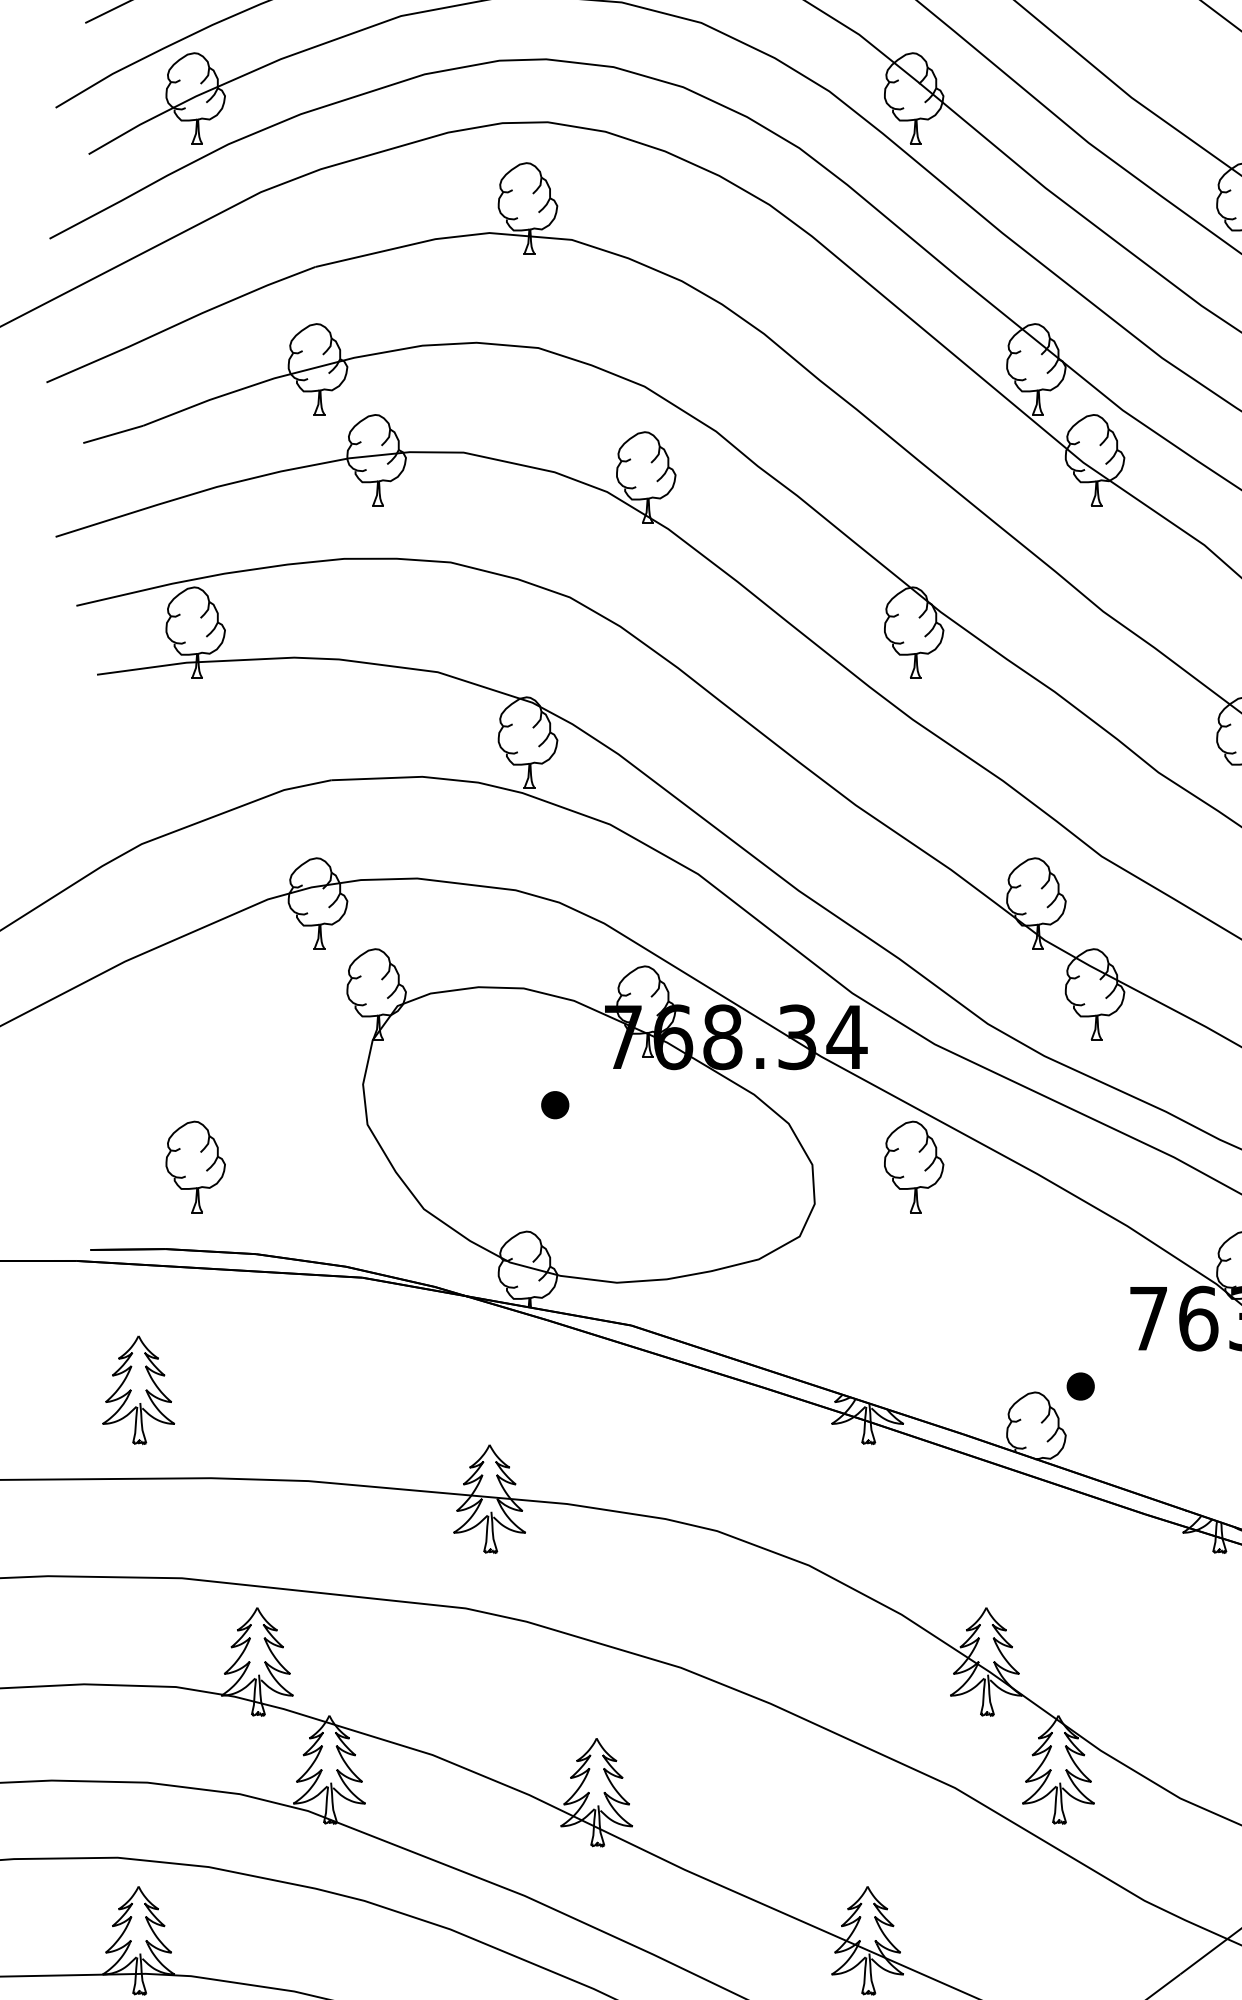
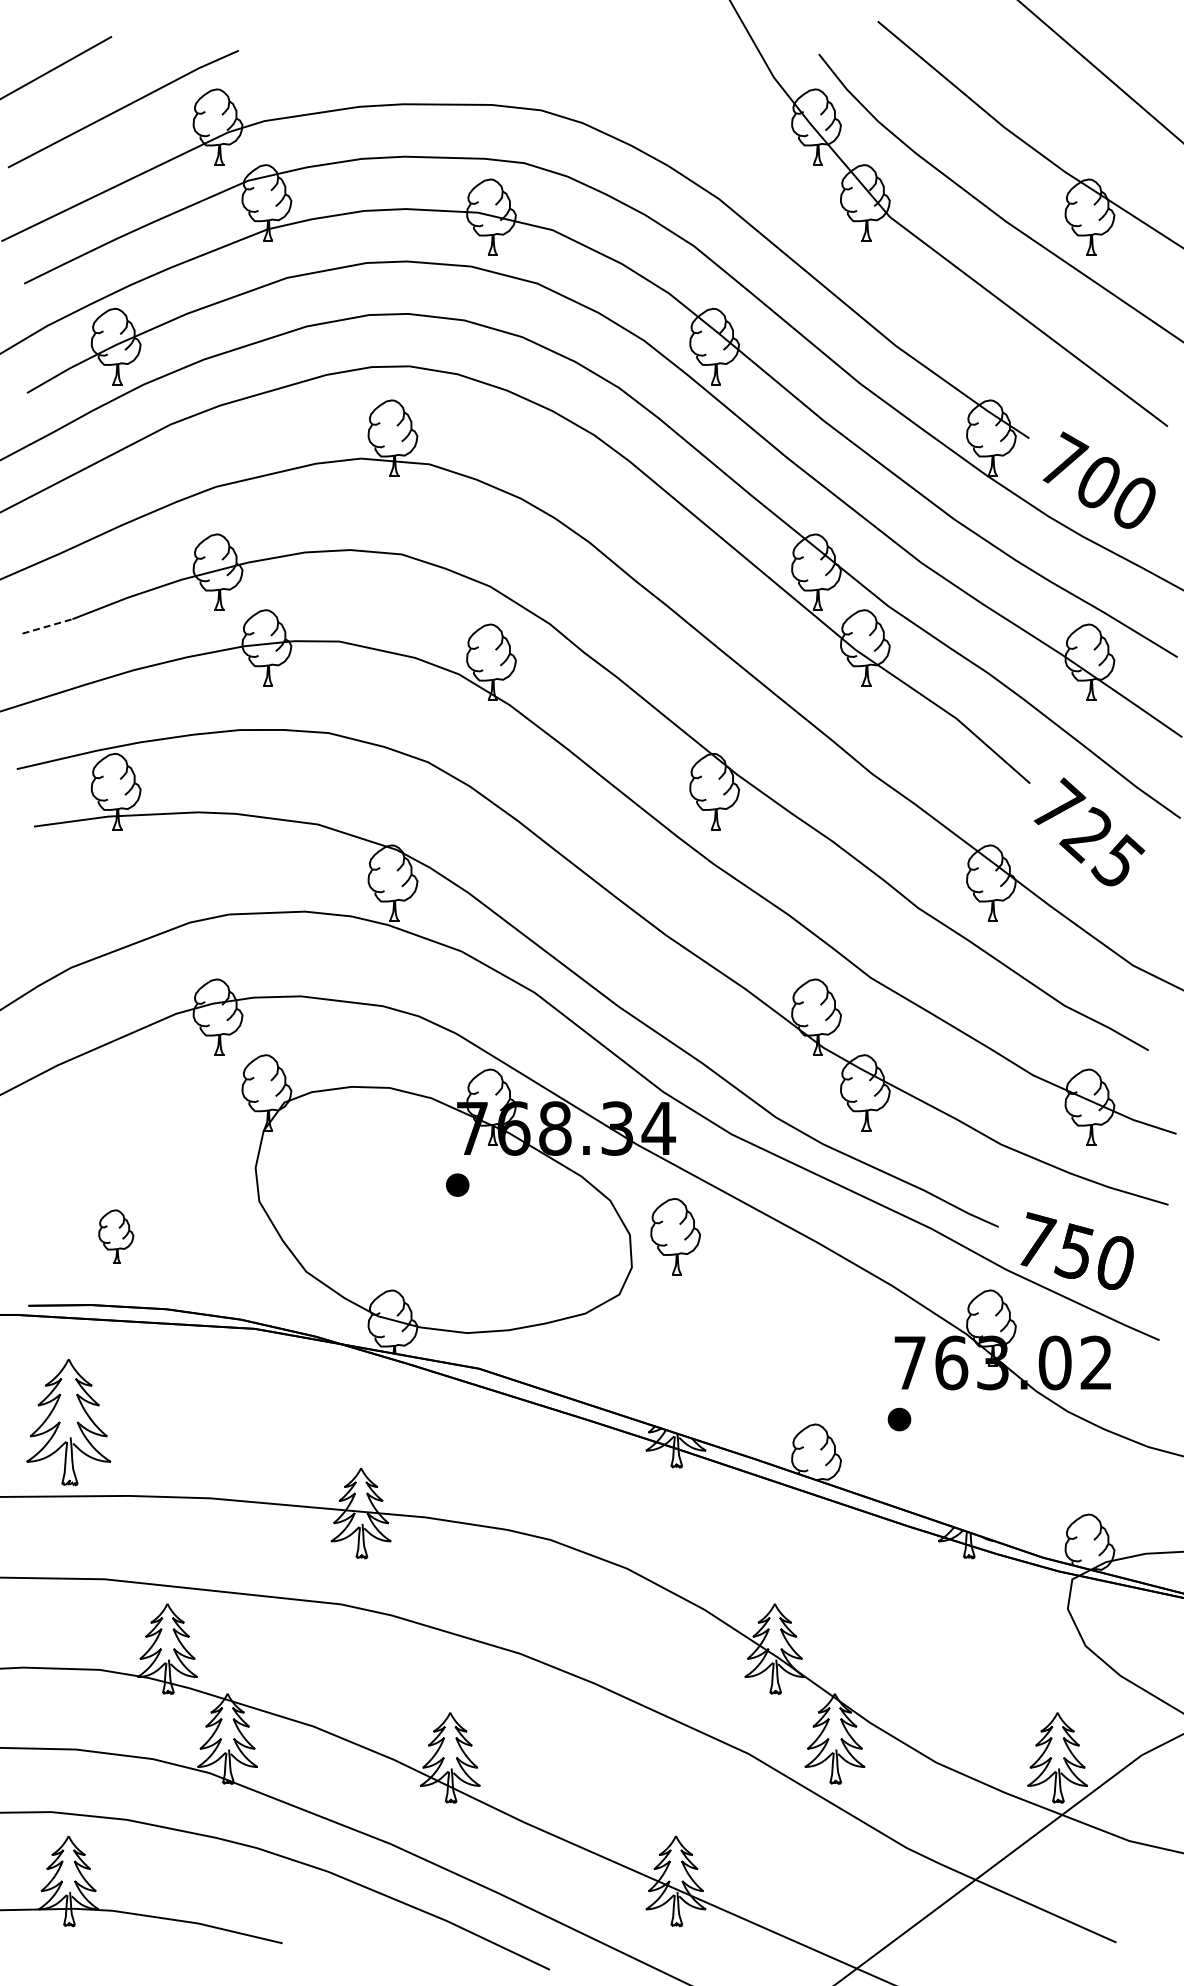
line: (113, 434) -> (47, 626), solid -> dashed
part: (554, 1104) -> (457, 1184), moved
part: (196, 1166) -> (116, 1236), size x0.7
part: (913, 1166) -> (675, 1236), moved
part: (1080, 1386) -> (899, 1419), moved
part: (138, 1390) -> (68, 1422), size x1.4

